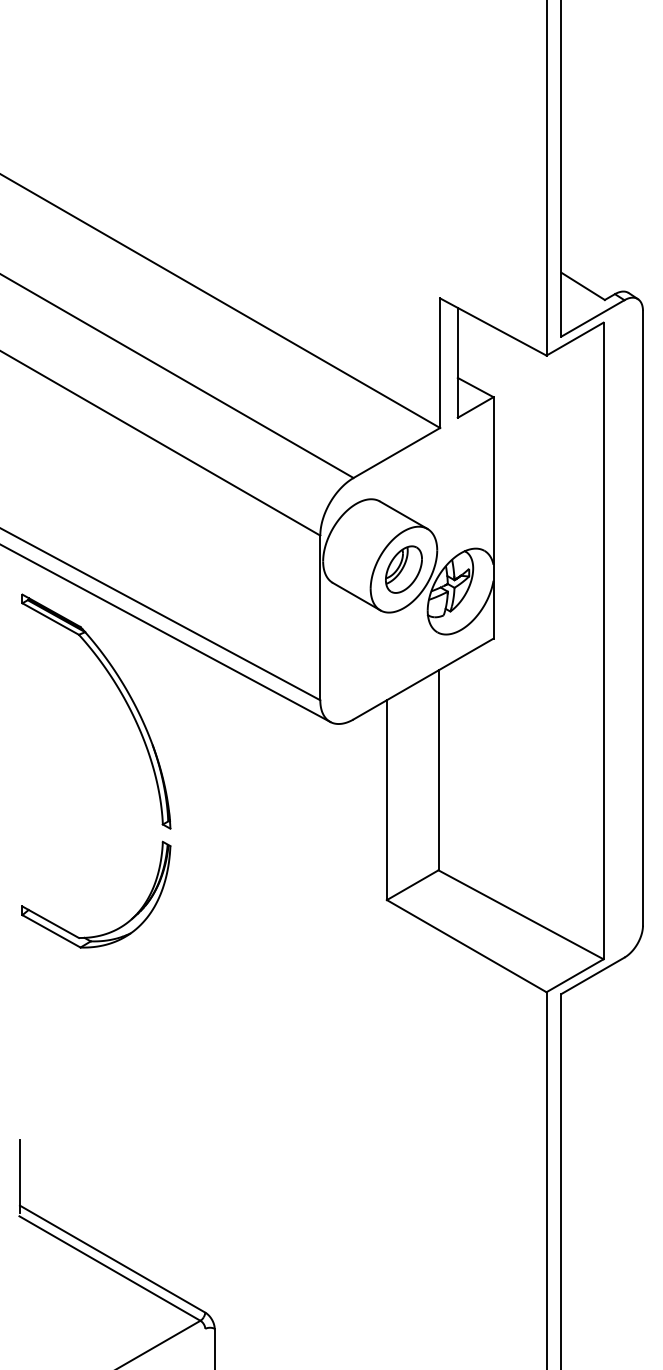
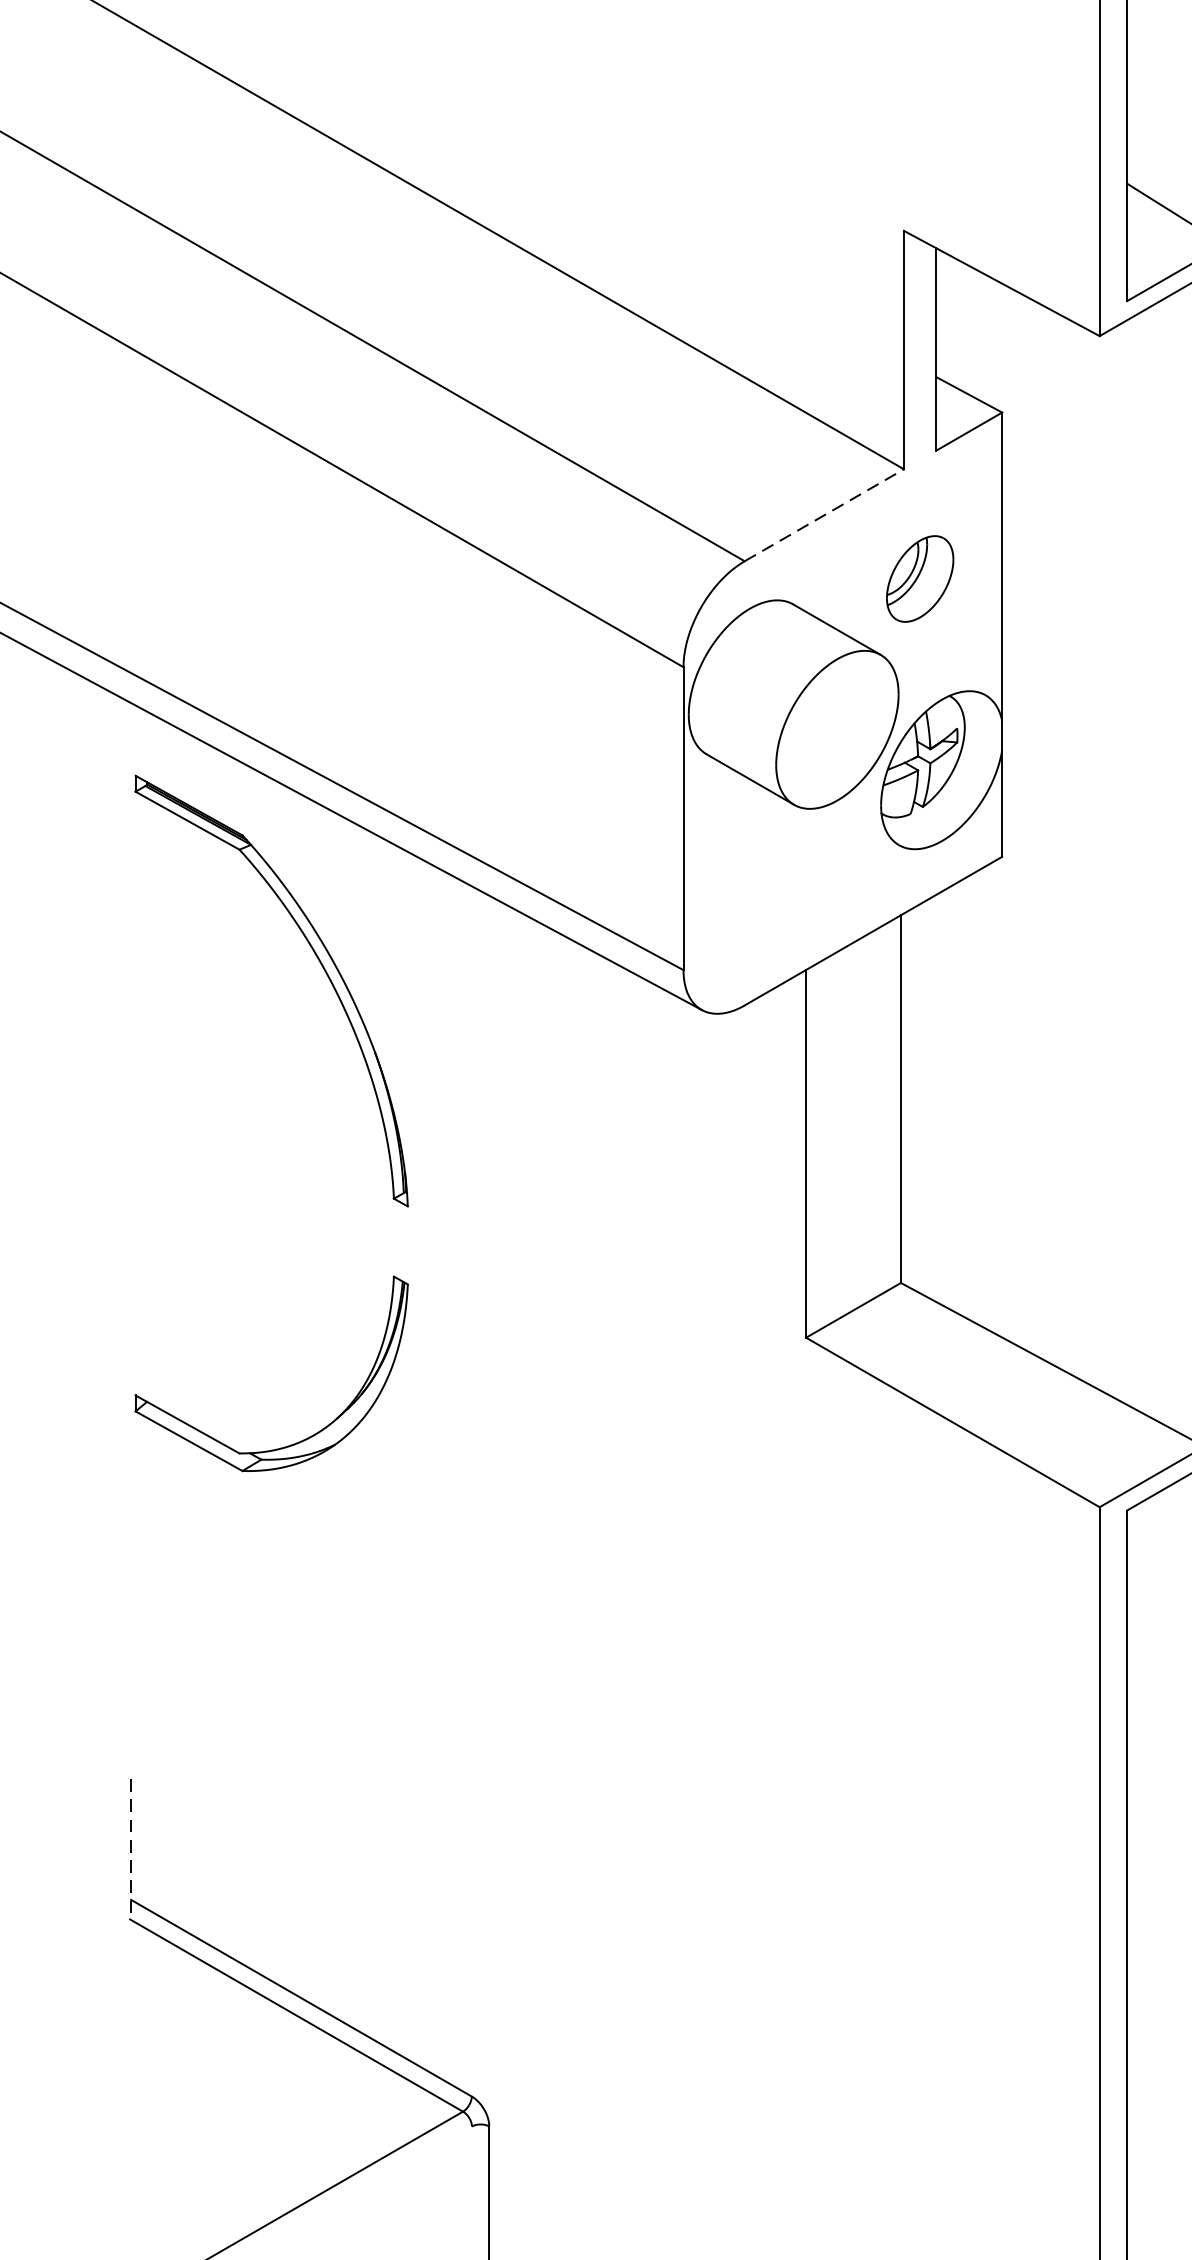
line: (396, 453) -> (823, 516), solid -> dashed
part: (403, 569) -> (919, 578), moved
part: (109, 931) -> (295, 1441), moved
line: (19, 1176) -> (130, 1846), solid -> dashed

